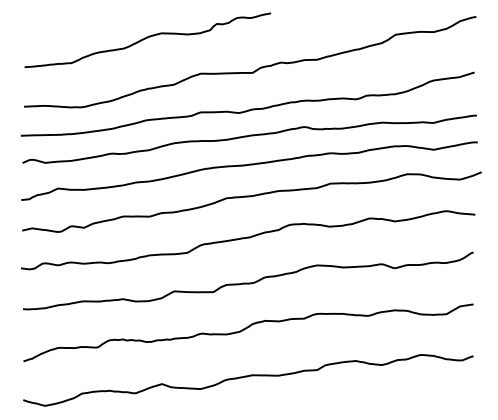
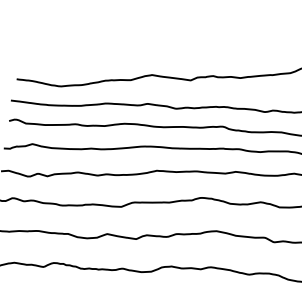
curve: (147, 38) -> (116, 42), removed

